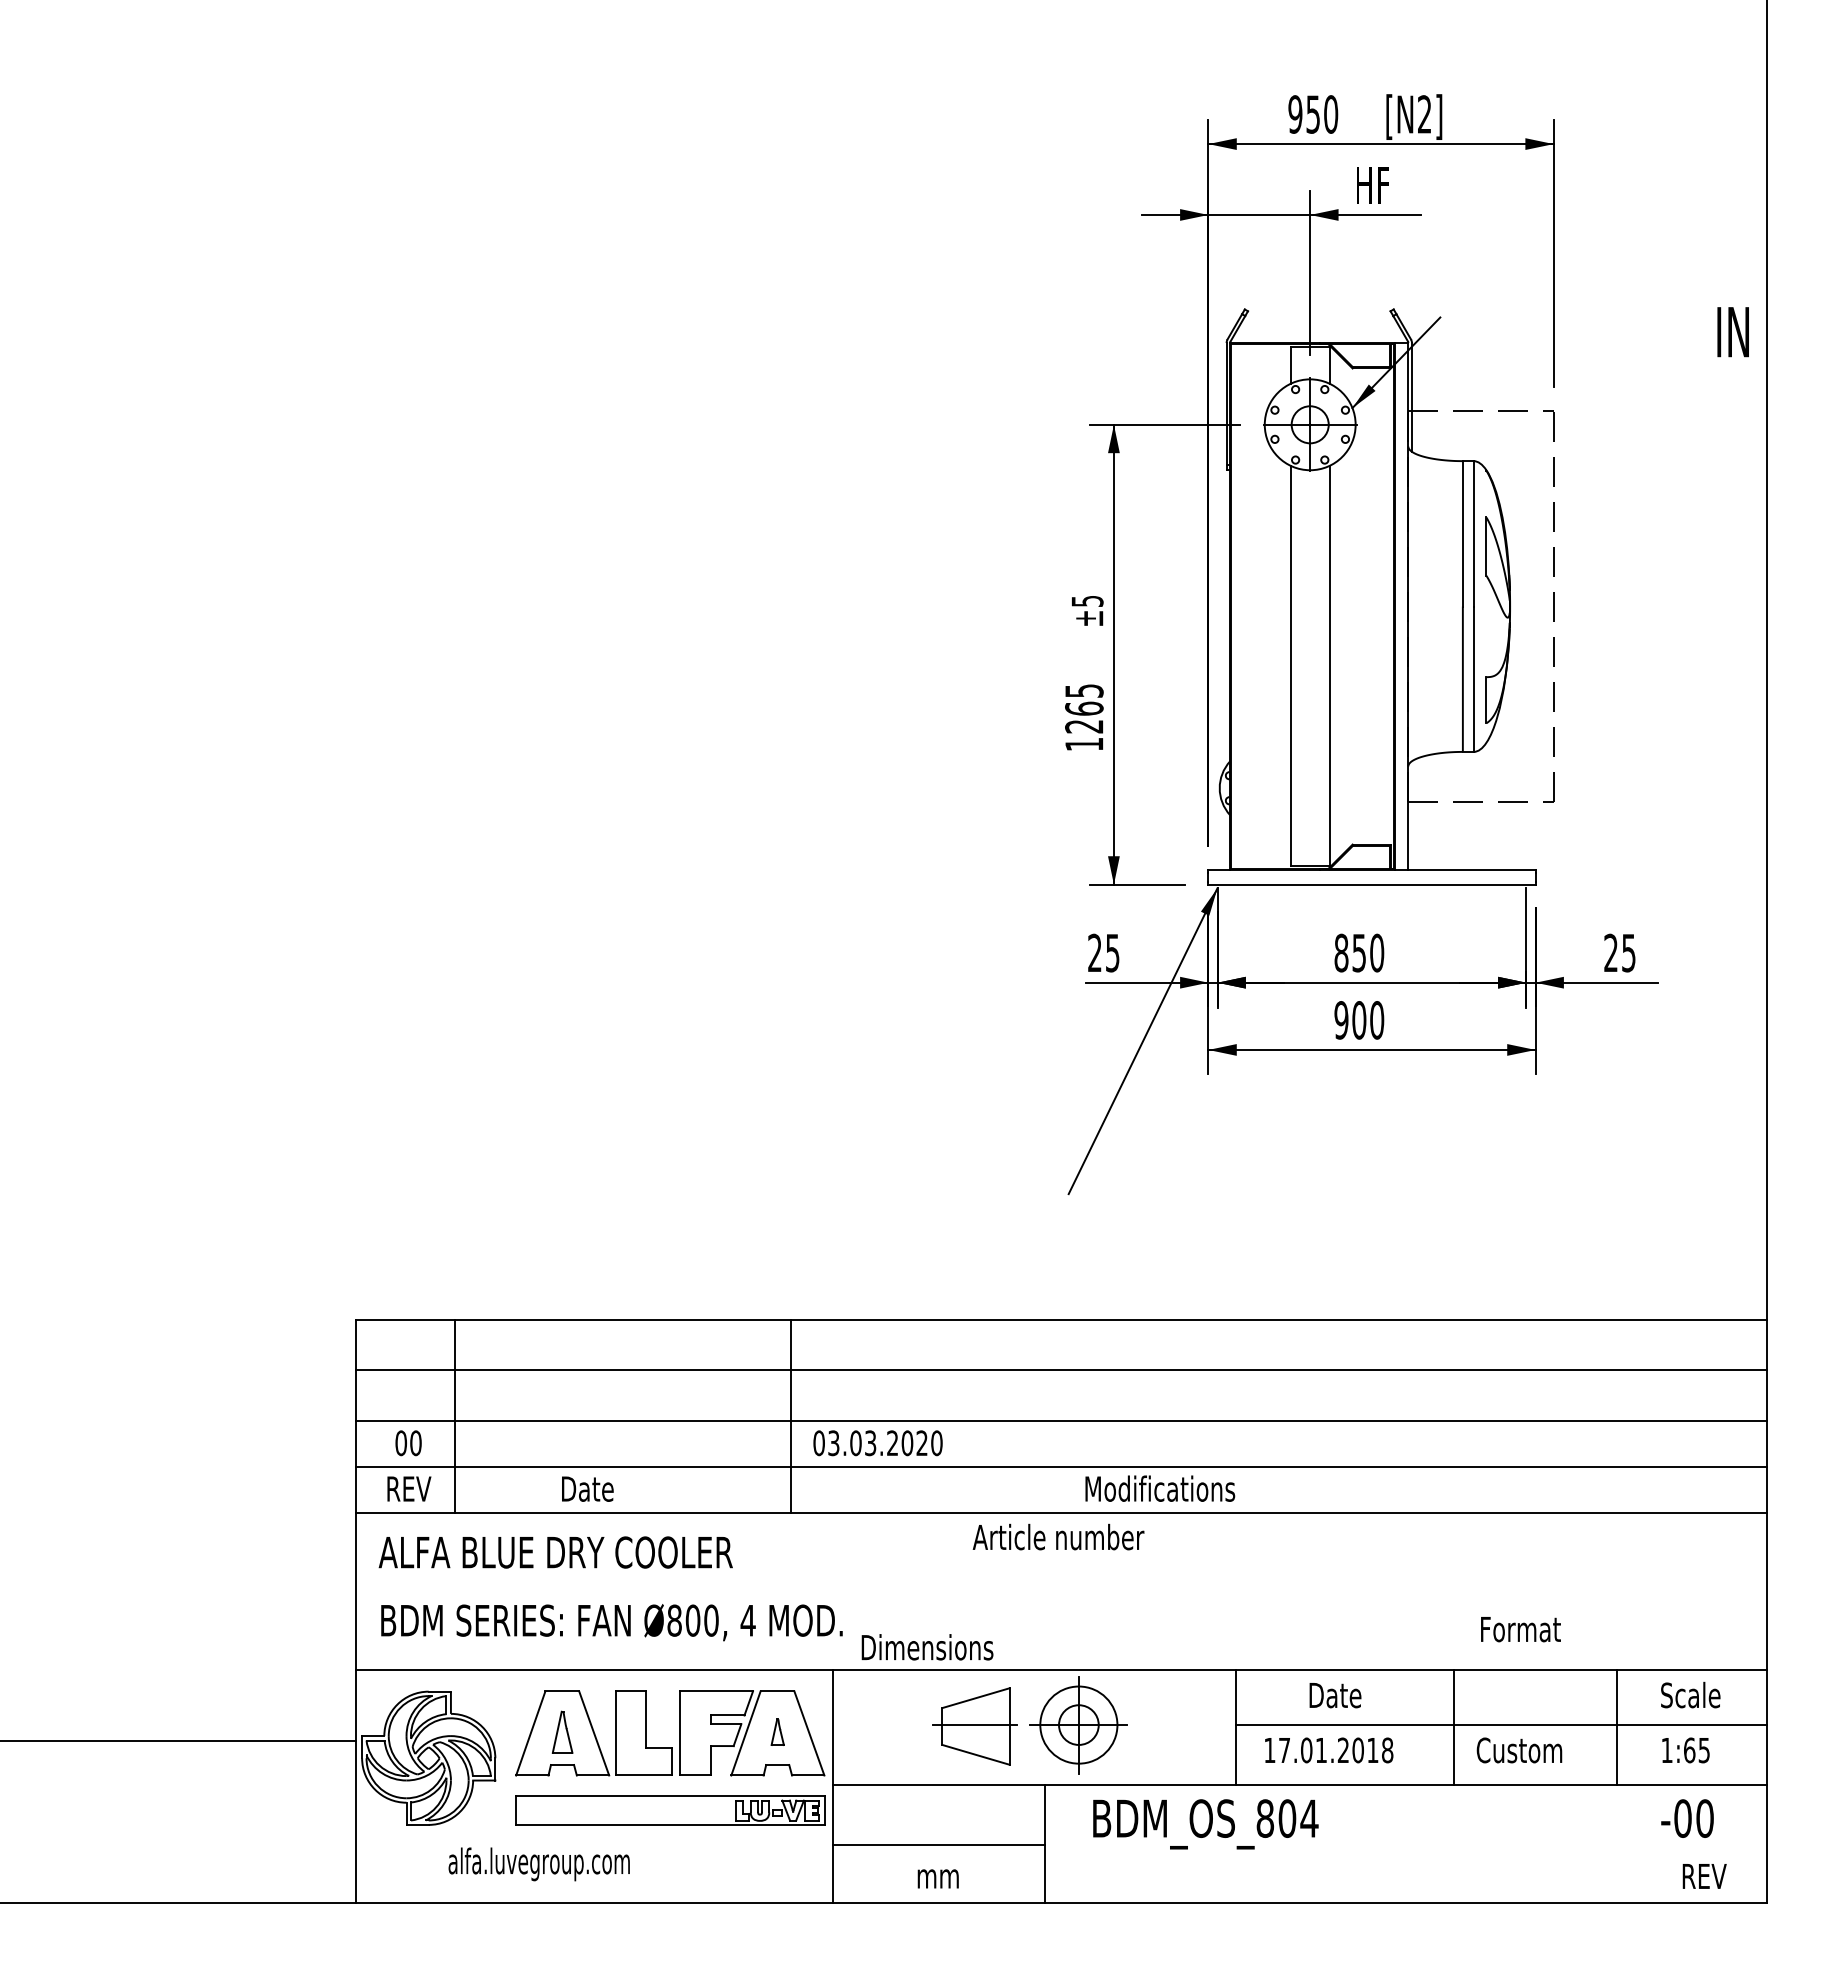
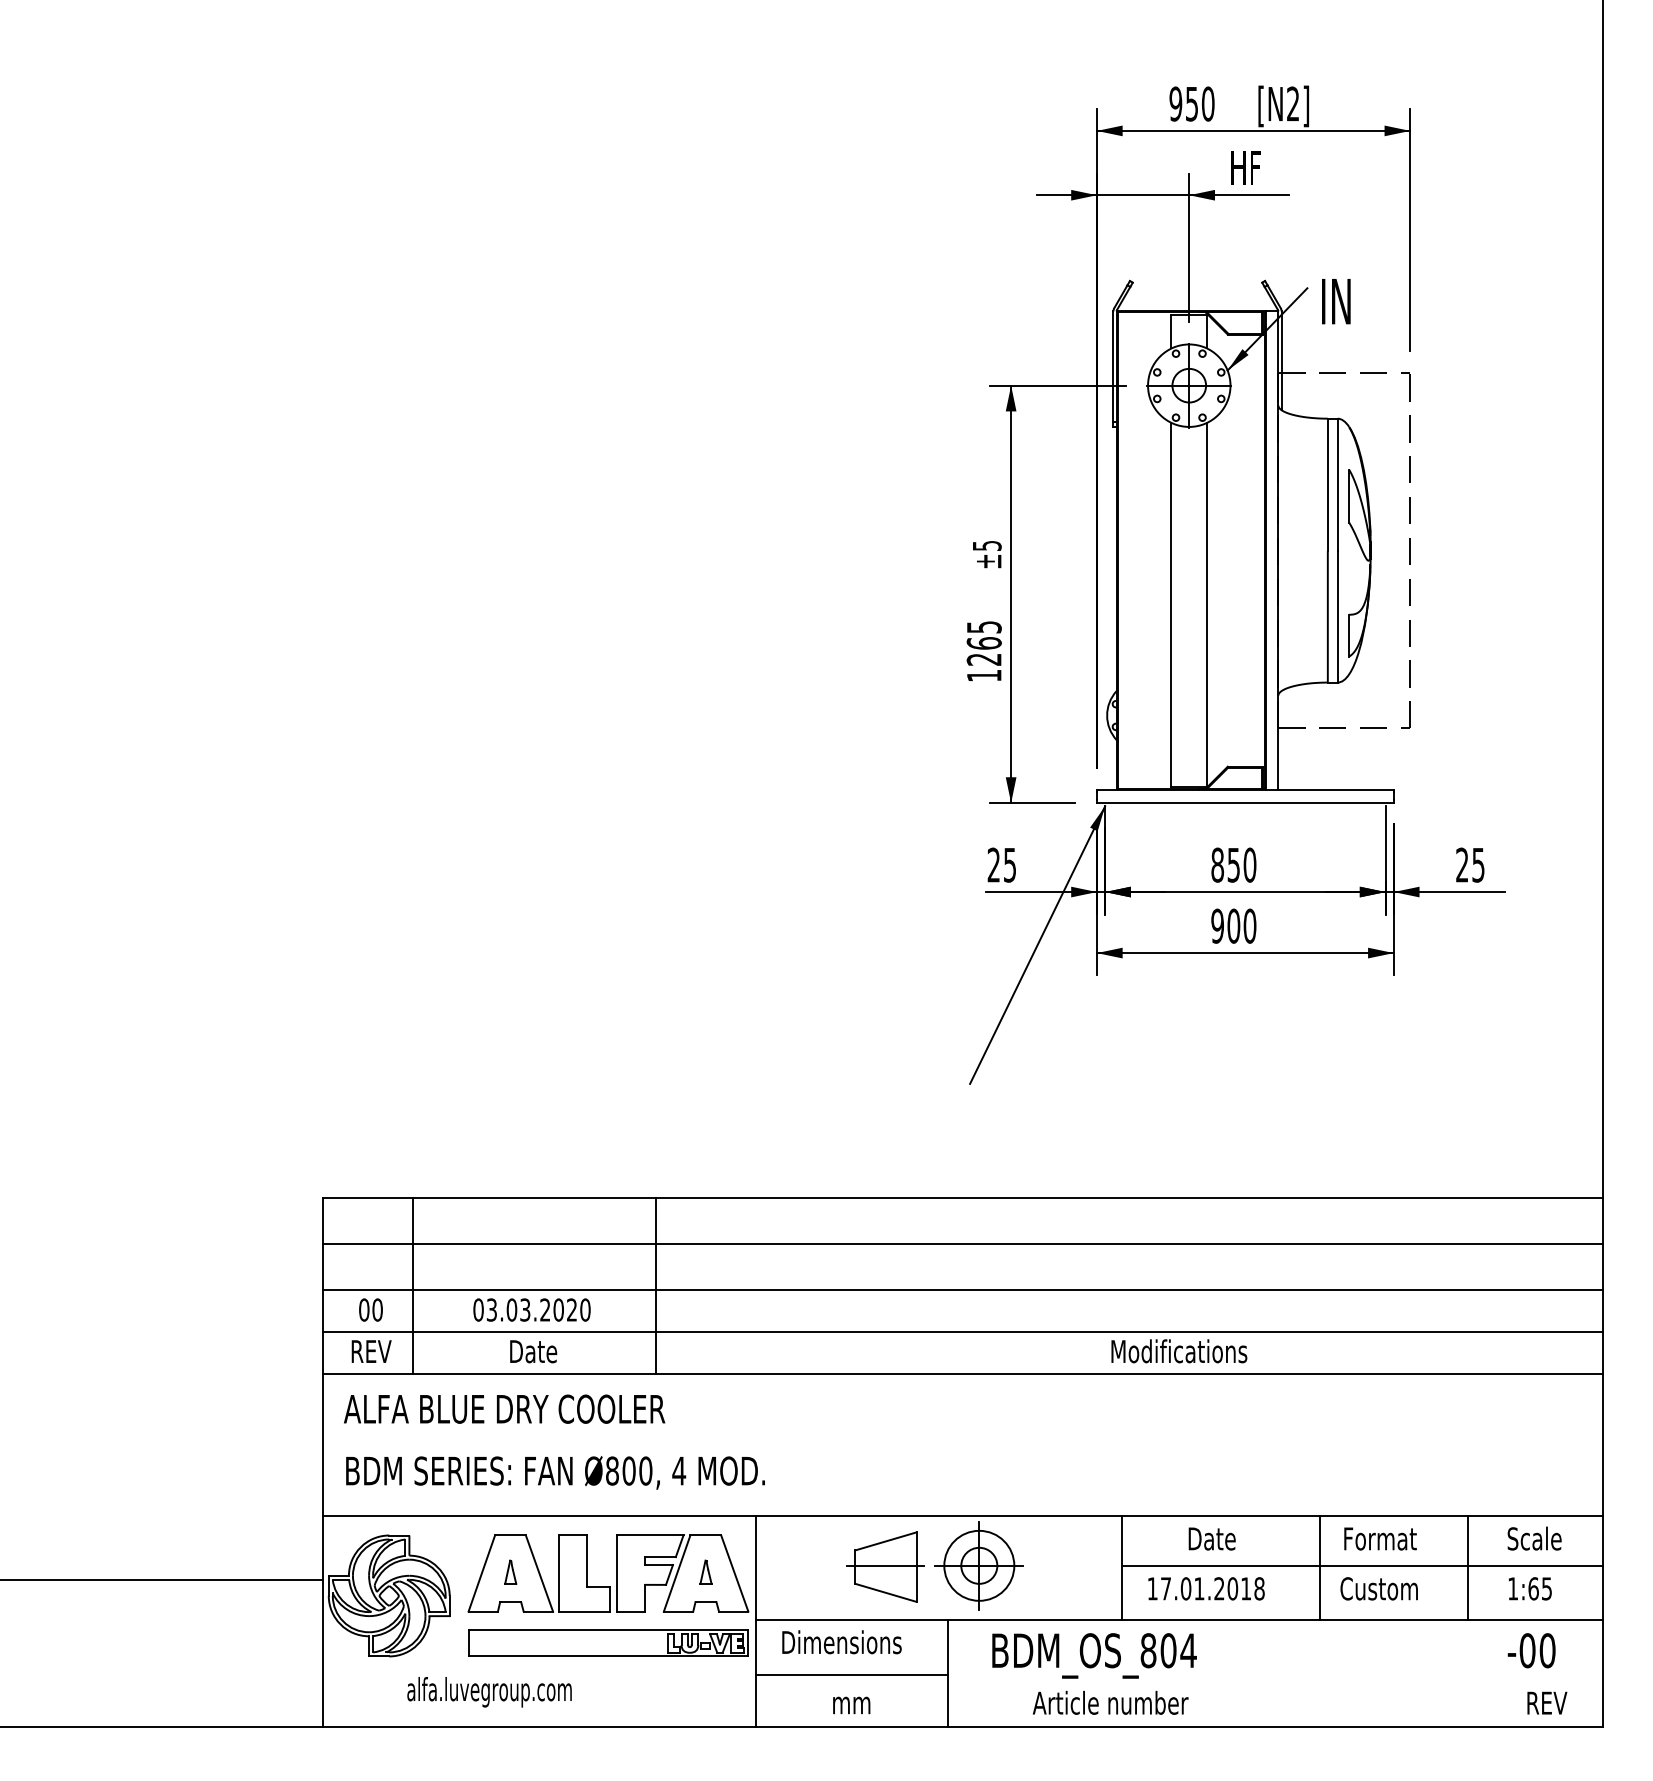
text: (1732, 332) -> (1335, 301), moved
line: (790, 1416) -> (655, 1285), moved
text: (877, 1443) -> (531, 1310), moved
text: (1160, 1488) -> (1179, 1351), moved
text: (1058, 1536) -> (1110, 1702), moved
text: (1520, 1629) -> (1380, 1538), moved
text: (927, 1647) -> (841, 1642), moved
part: (562, 1731) -> (510, 1571), size x0.62

